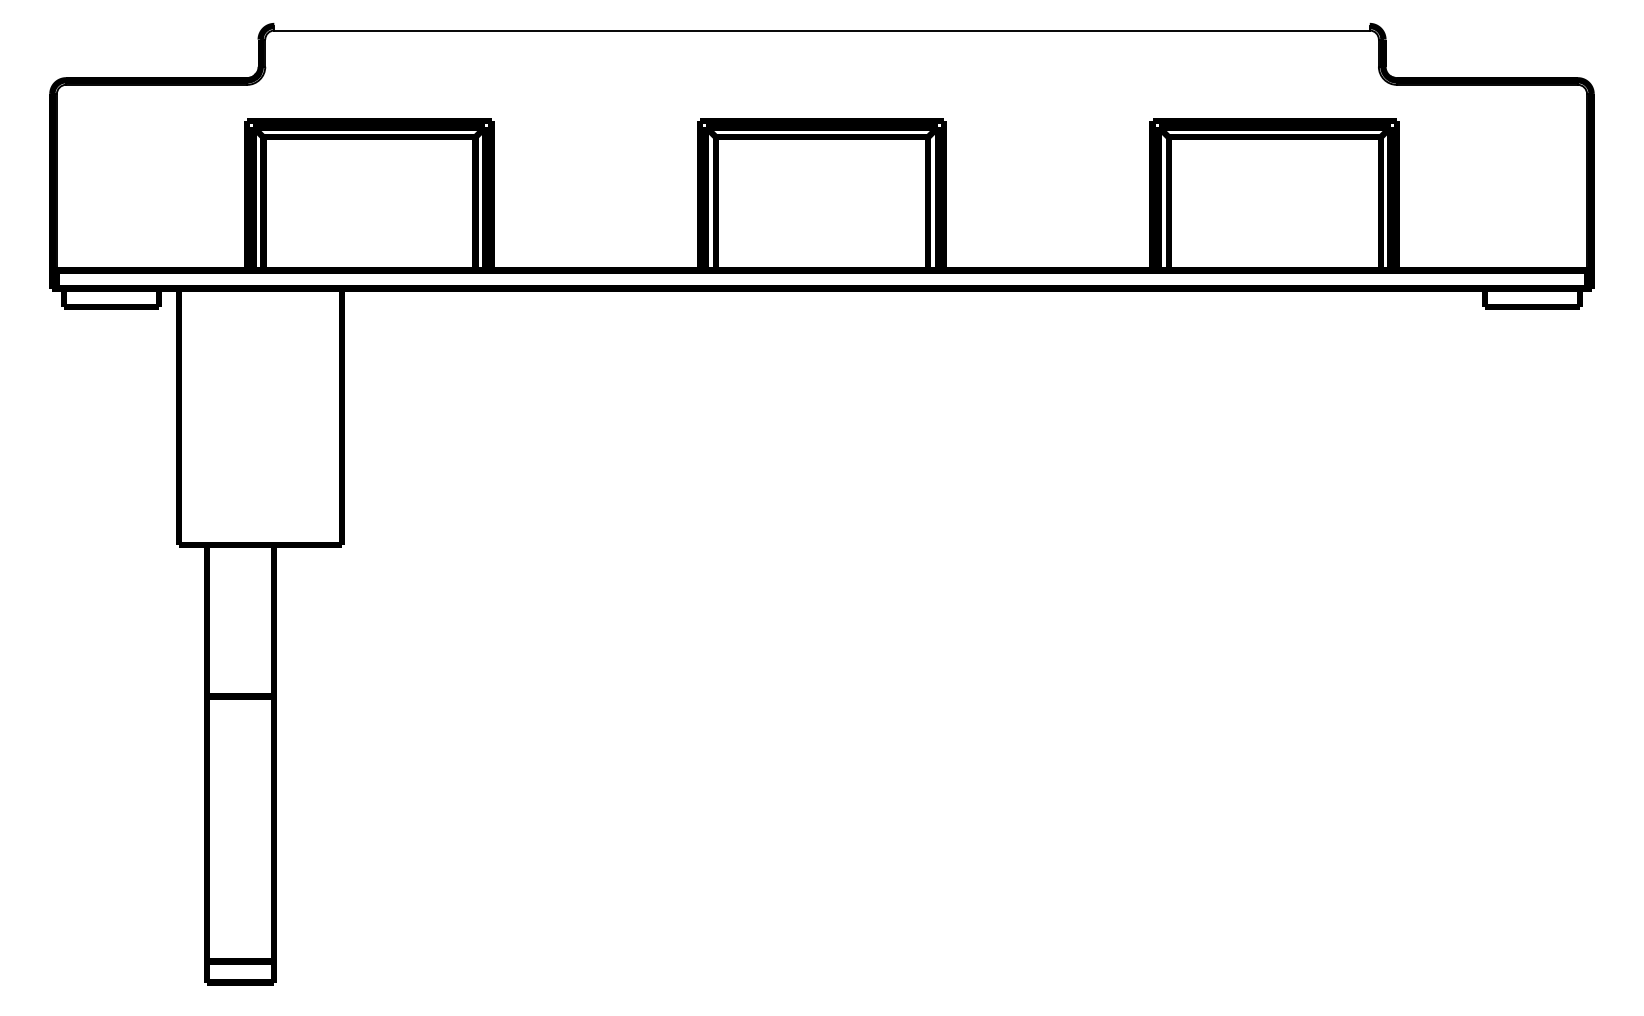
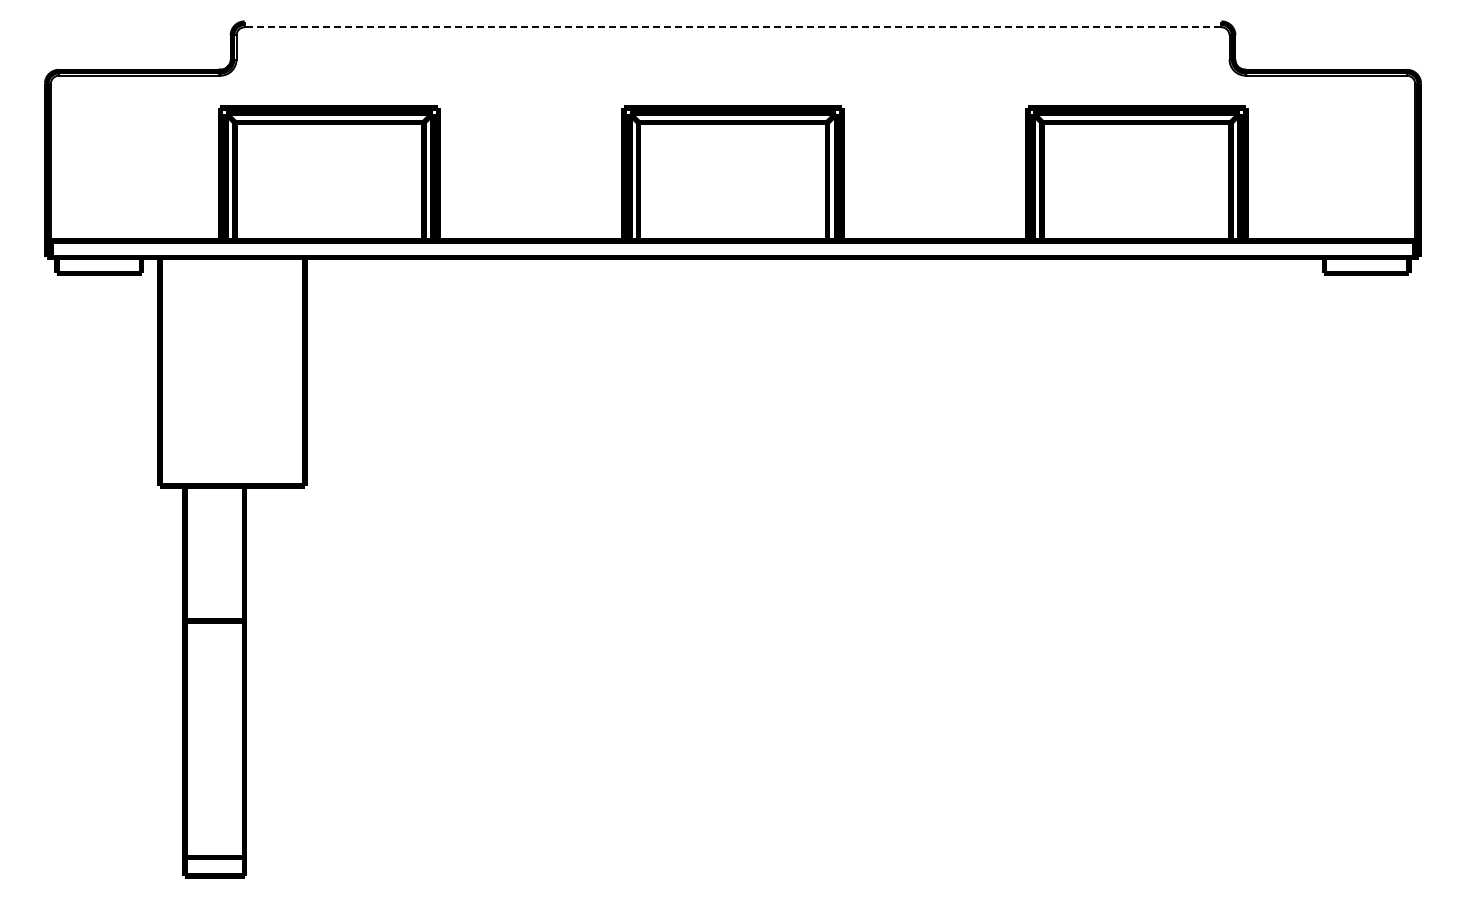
line: (821, 30) -> (732, 27), solid -> dashed

